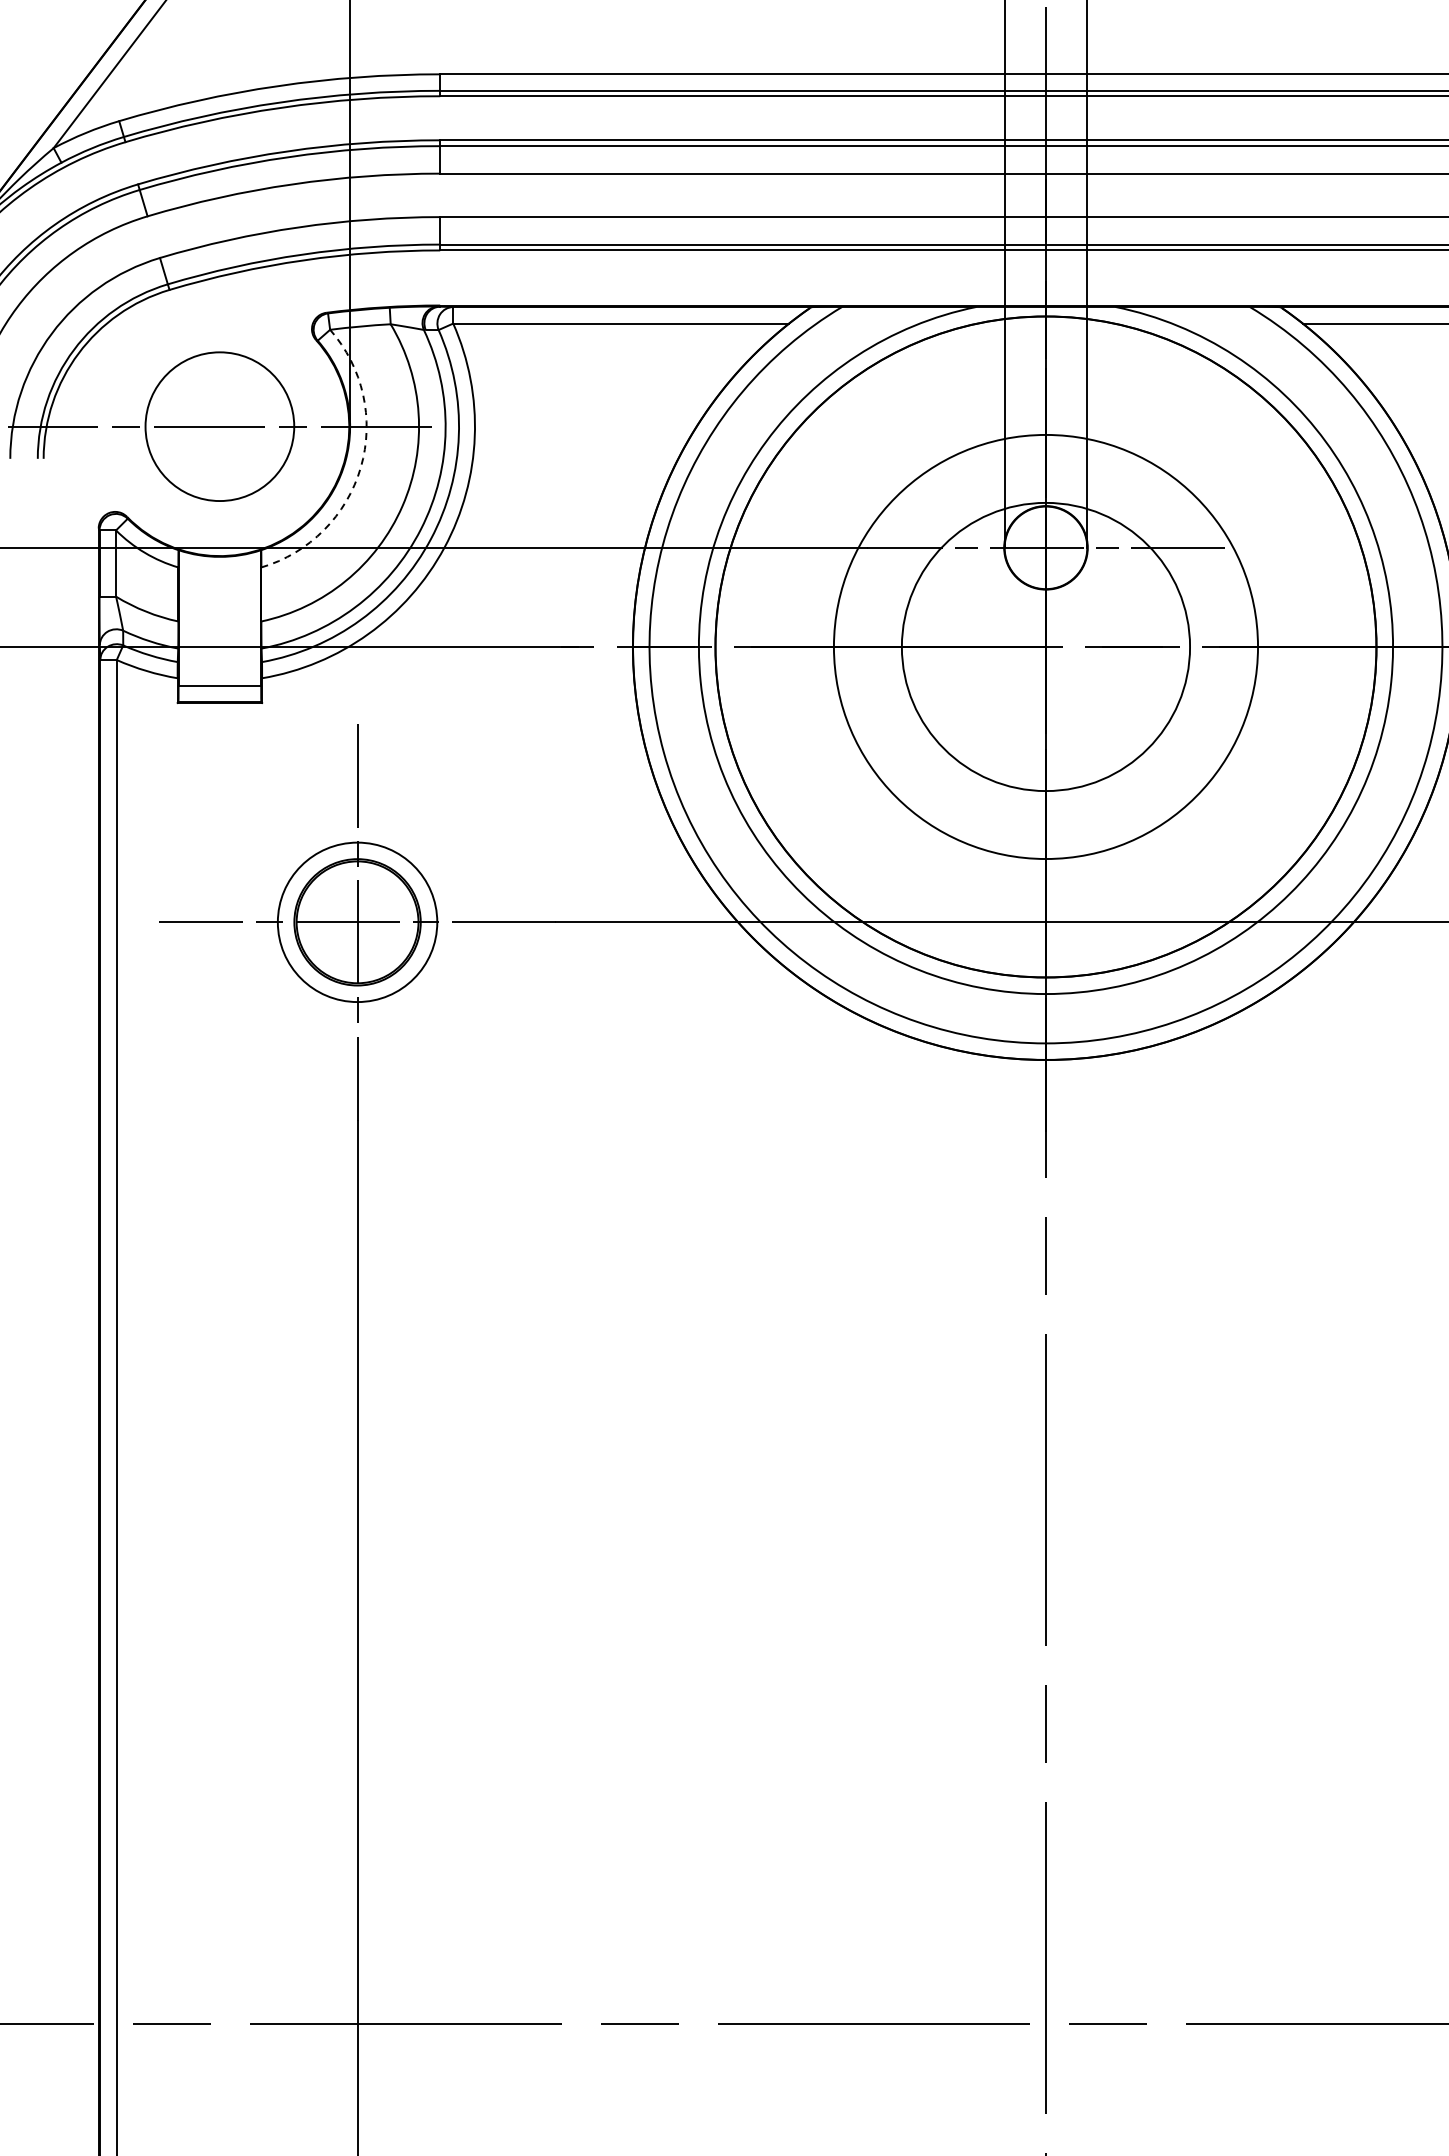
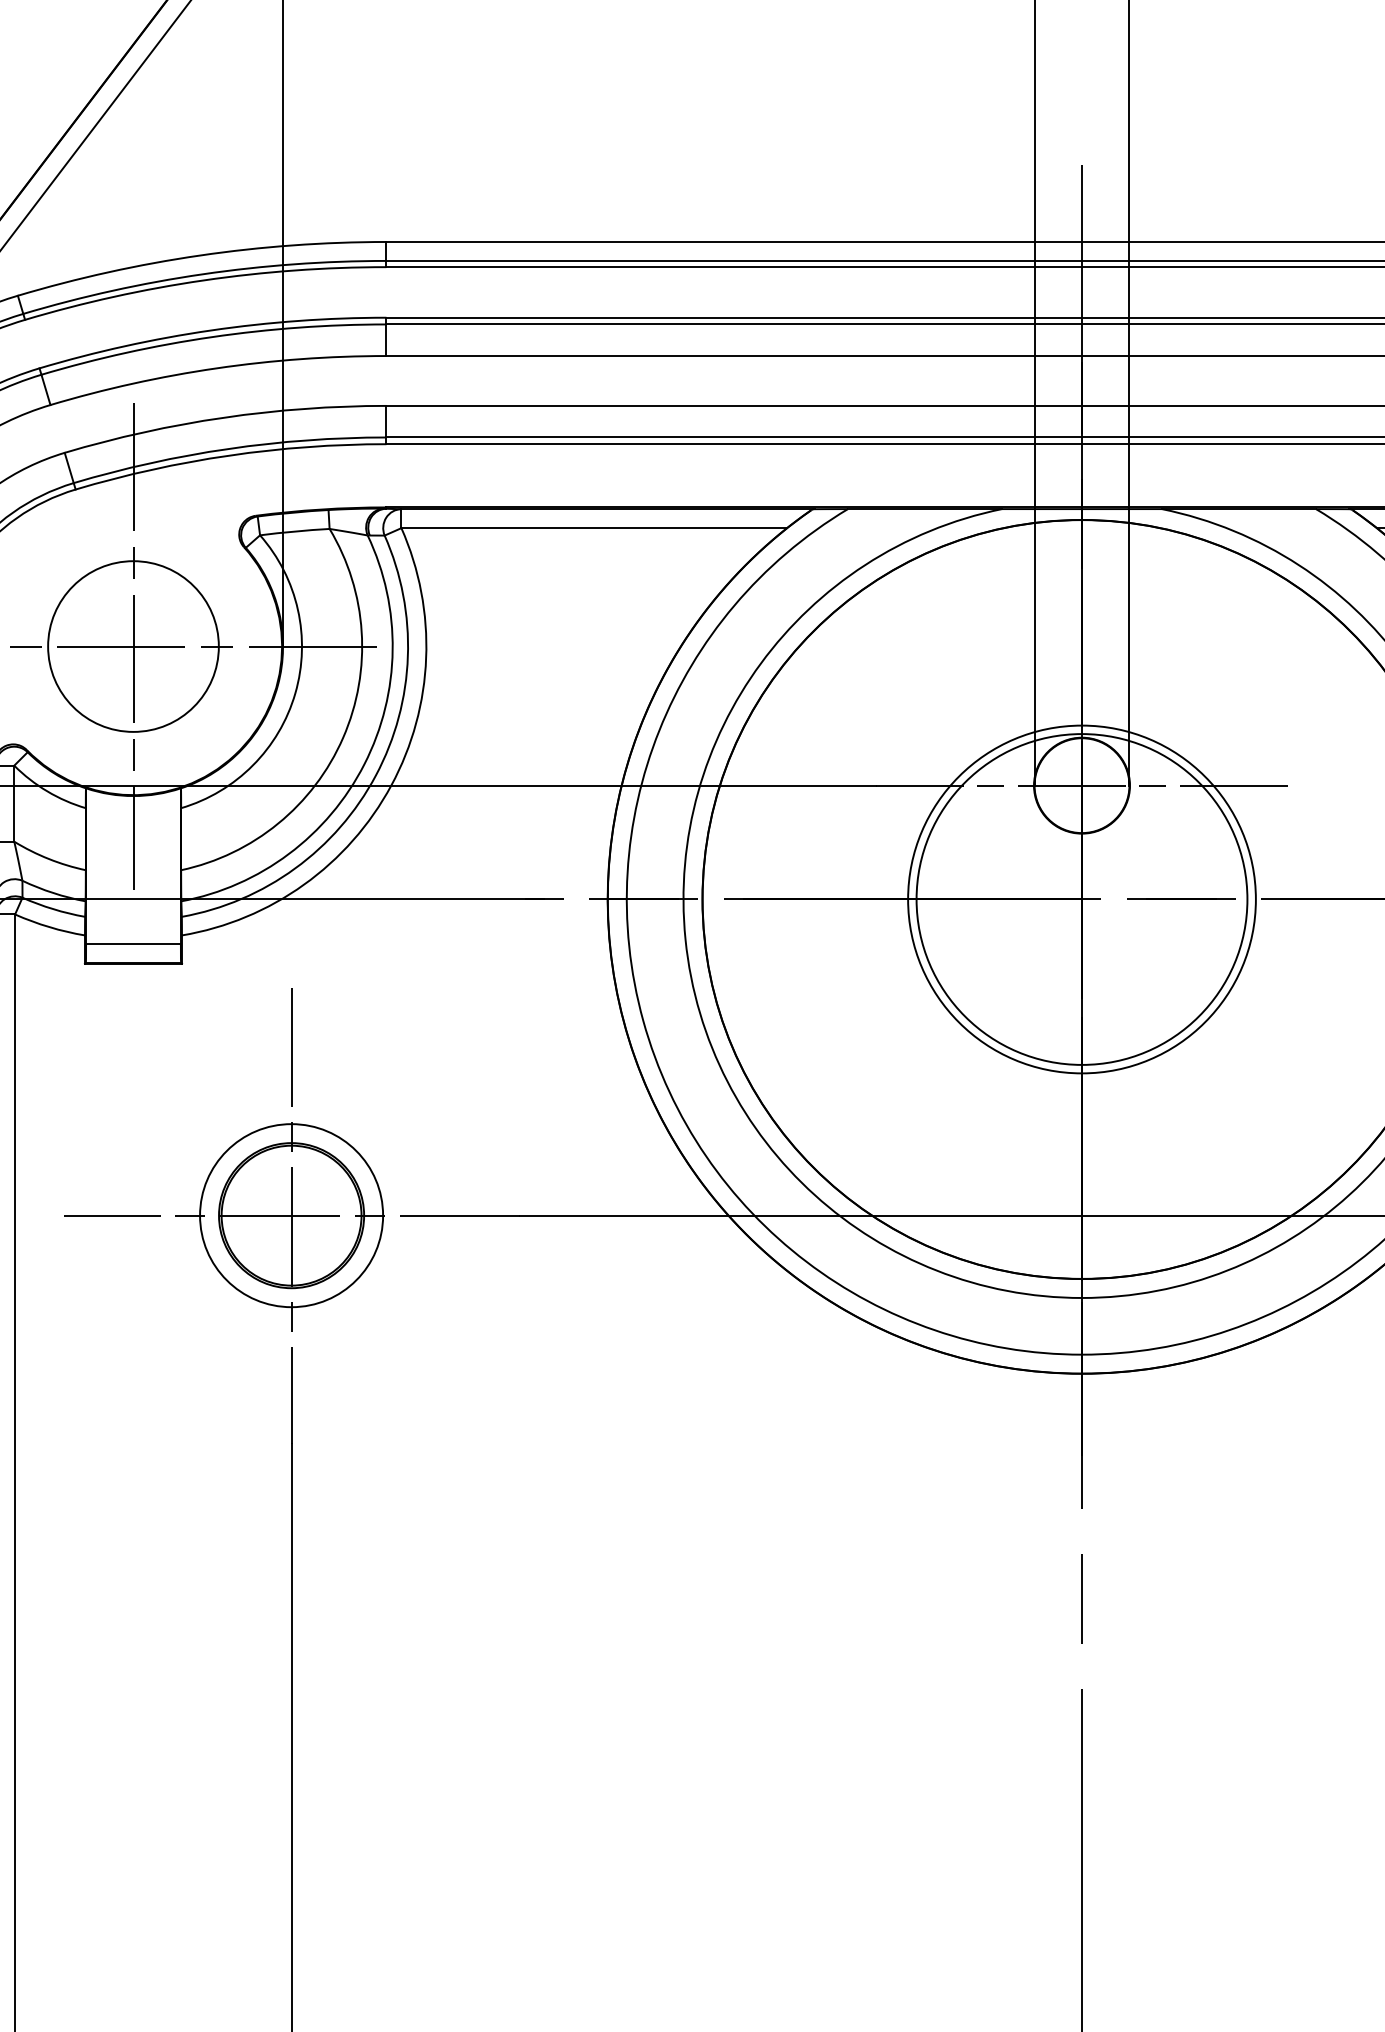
line: (219, 426) -> (133, 646), added
arc: (360, 467) -> (294, 693), dashed -> solid
circle: (1045, 646) -> (1081, 898), size x0.71

